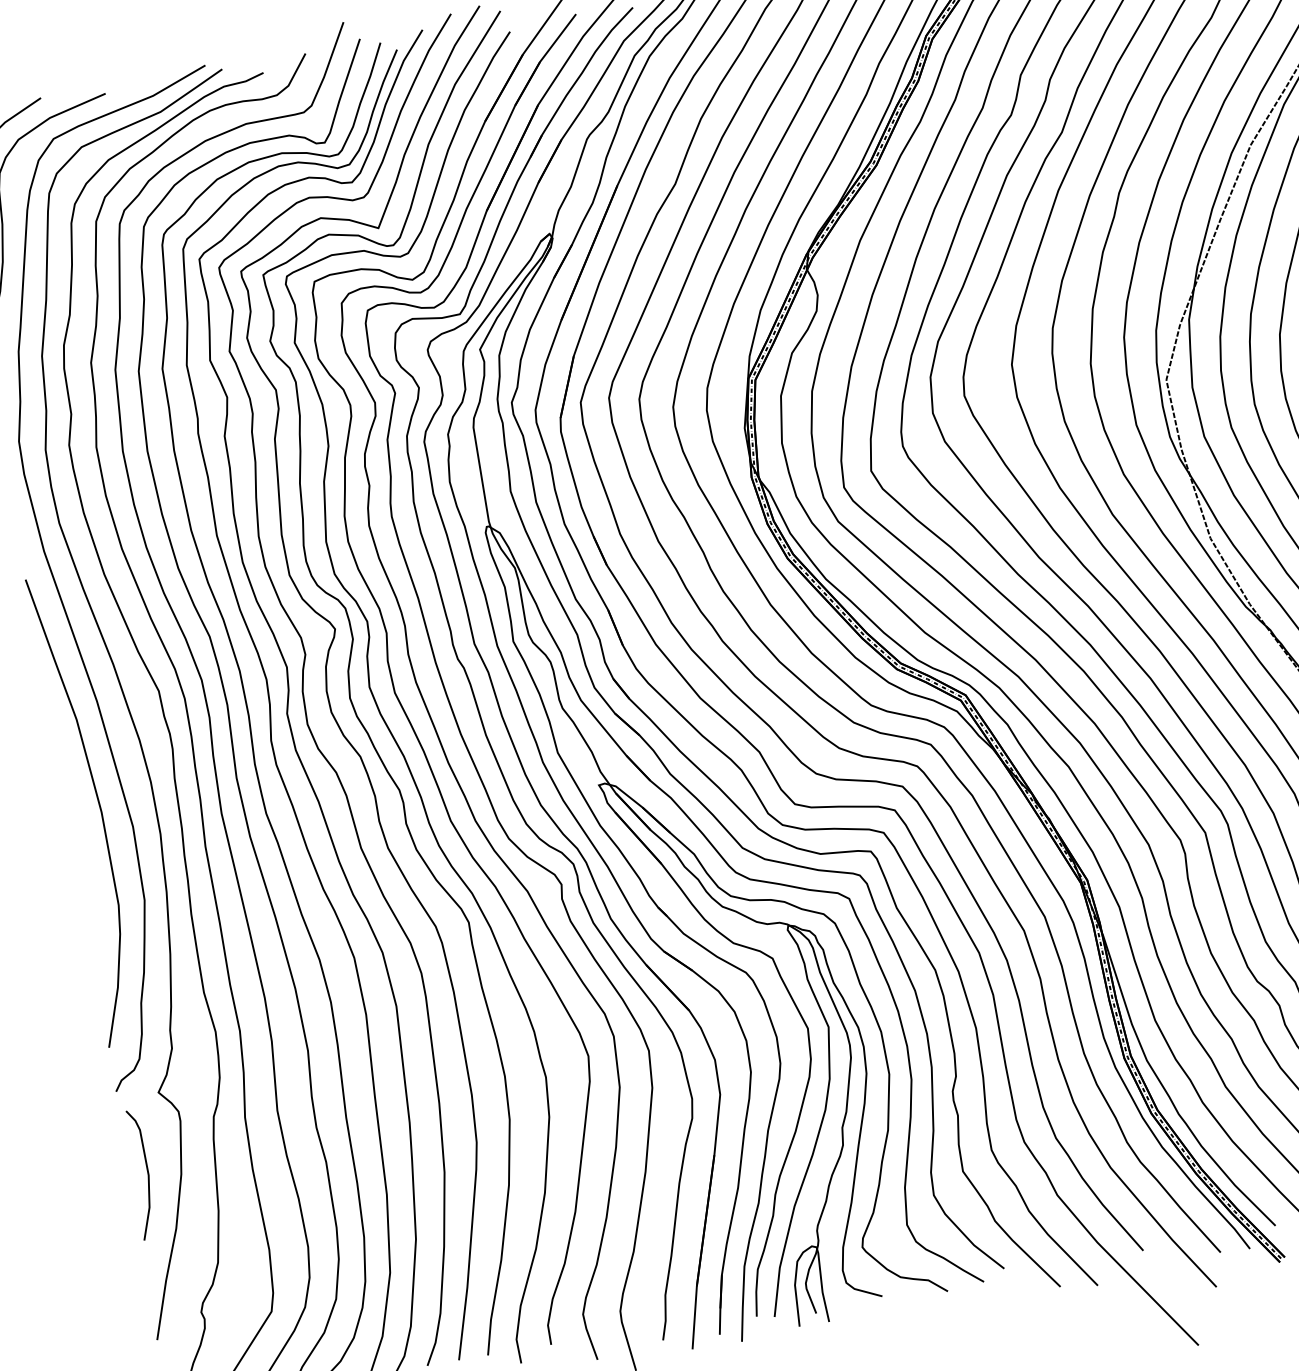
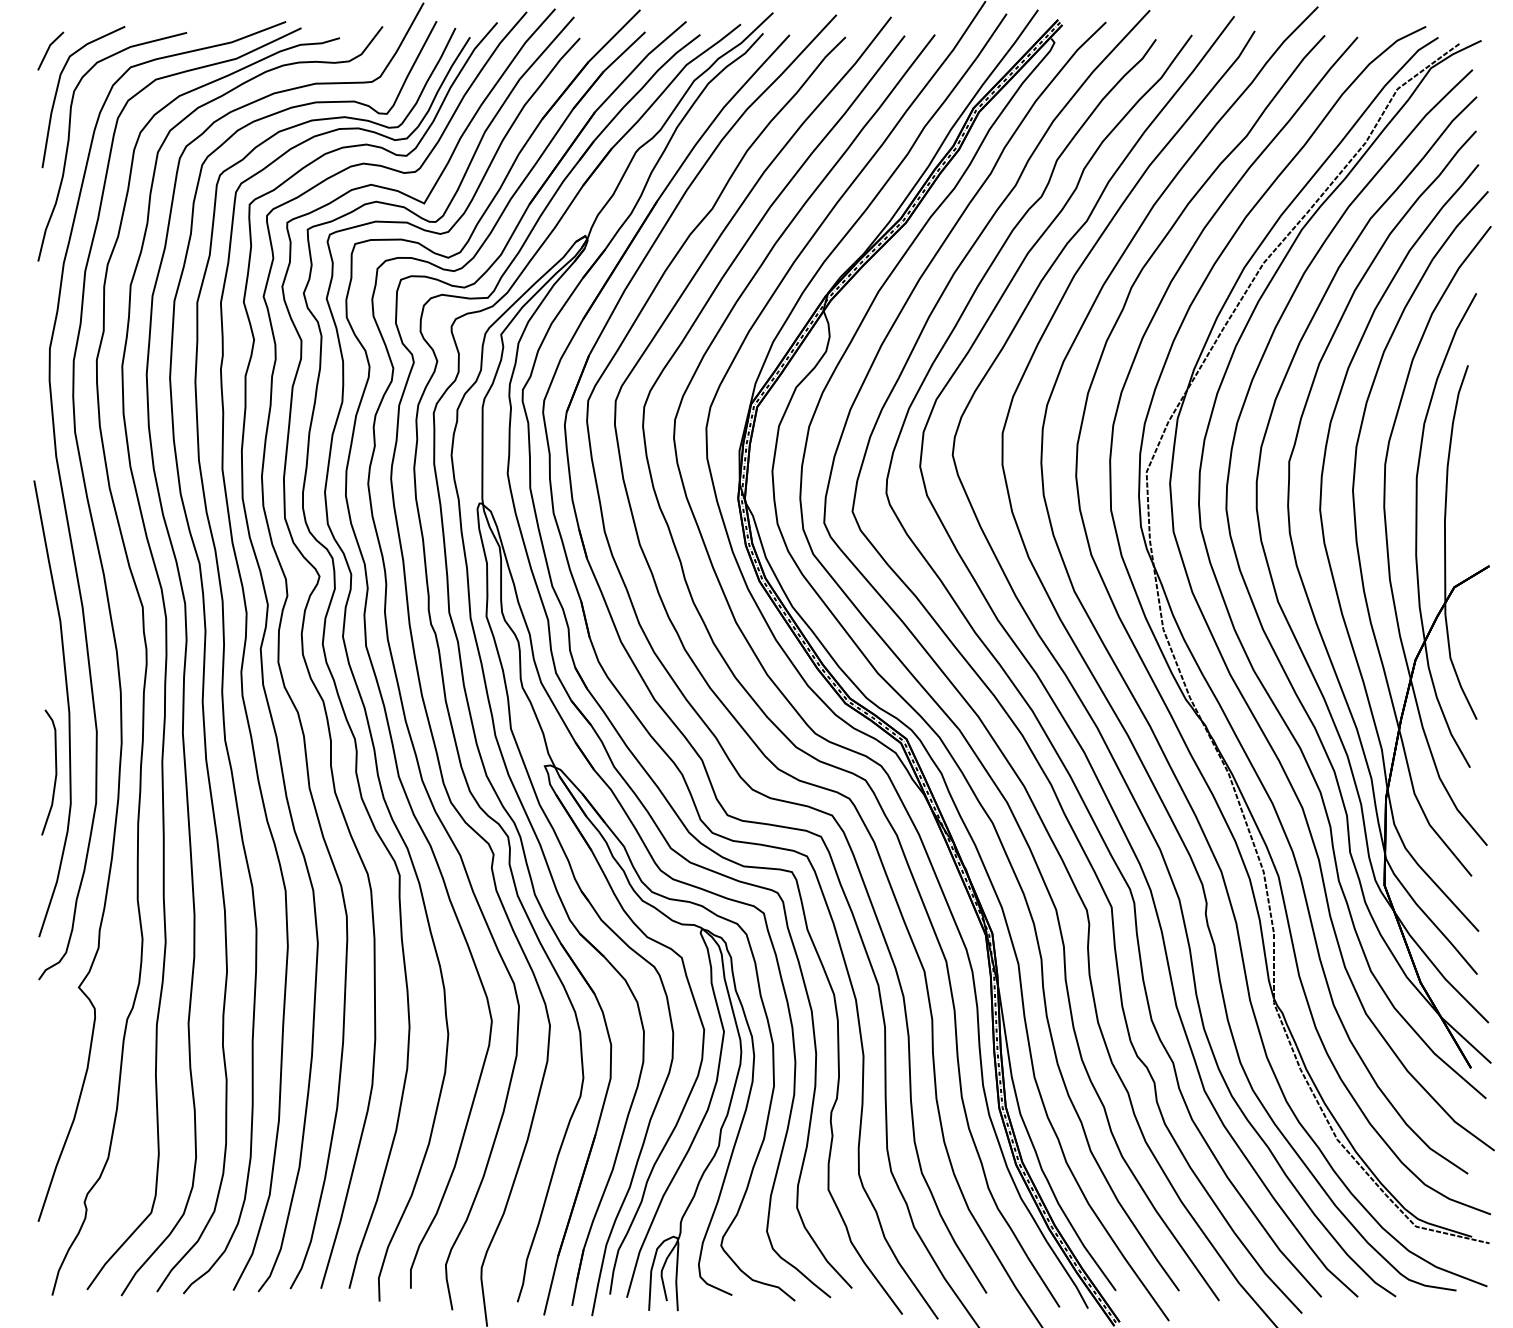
curve: (147, 1173) -> (55, 772), moved

